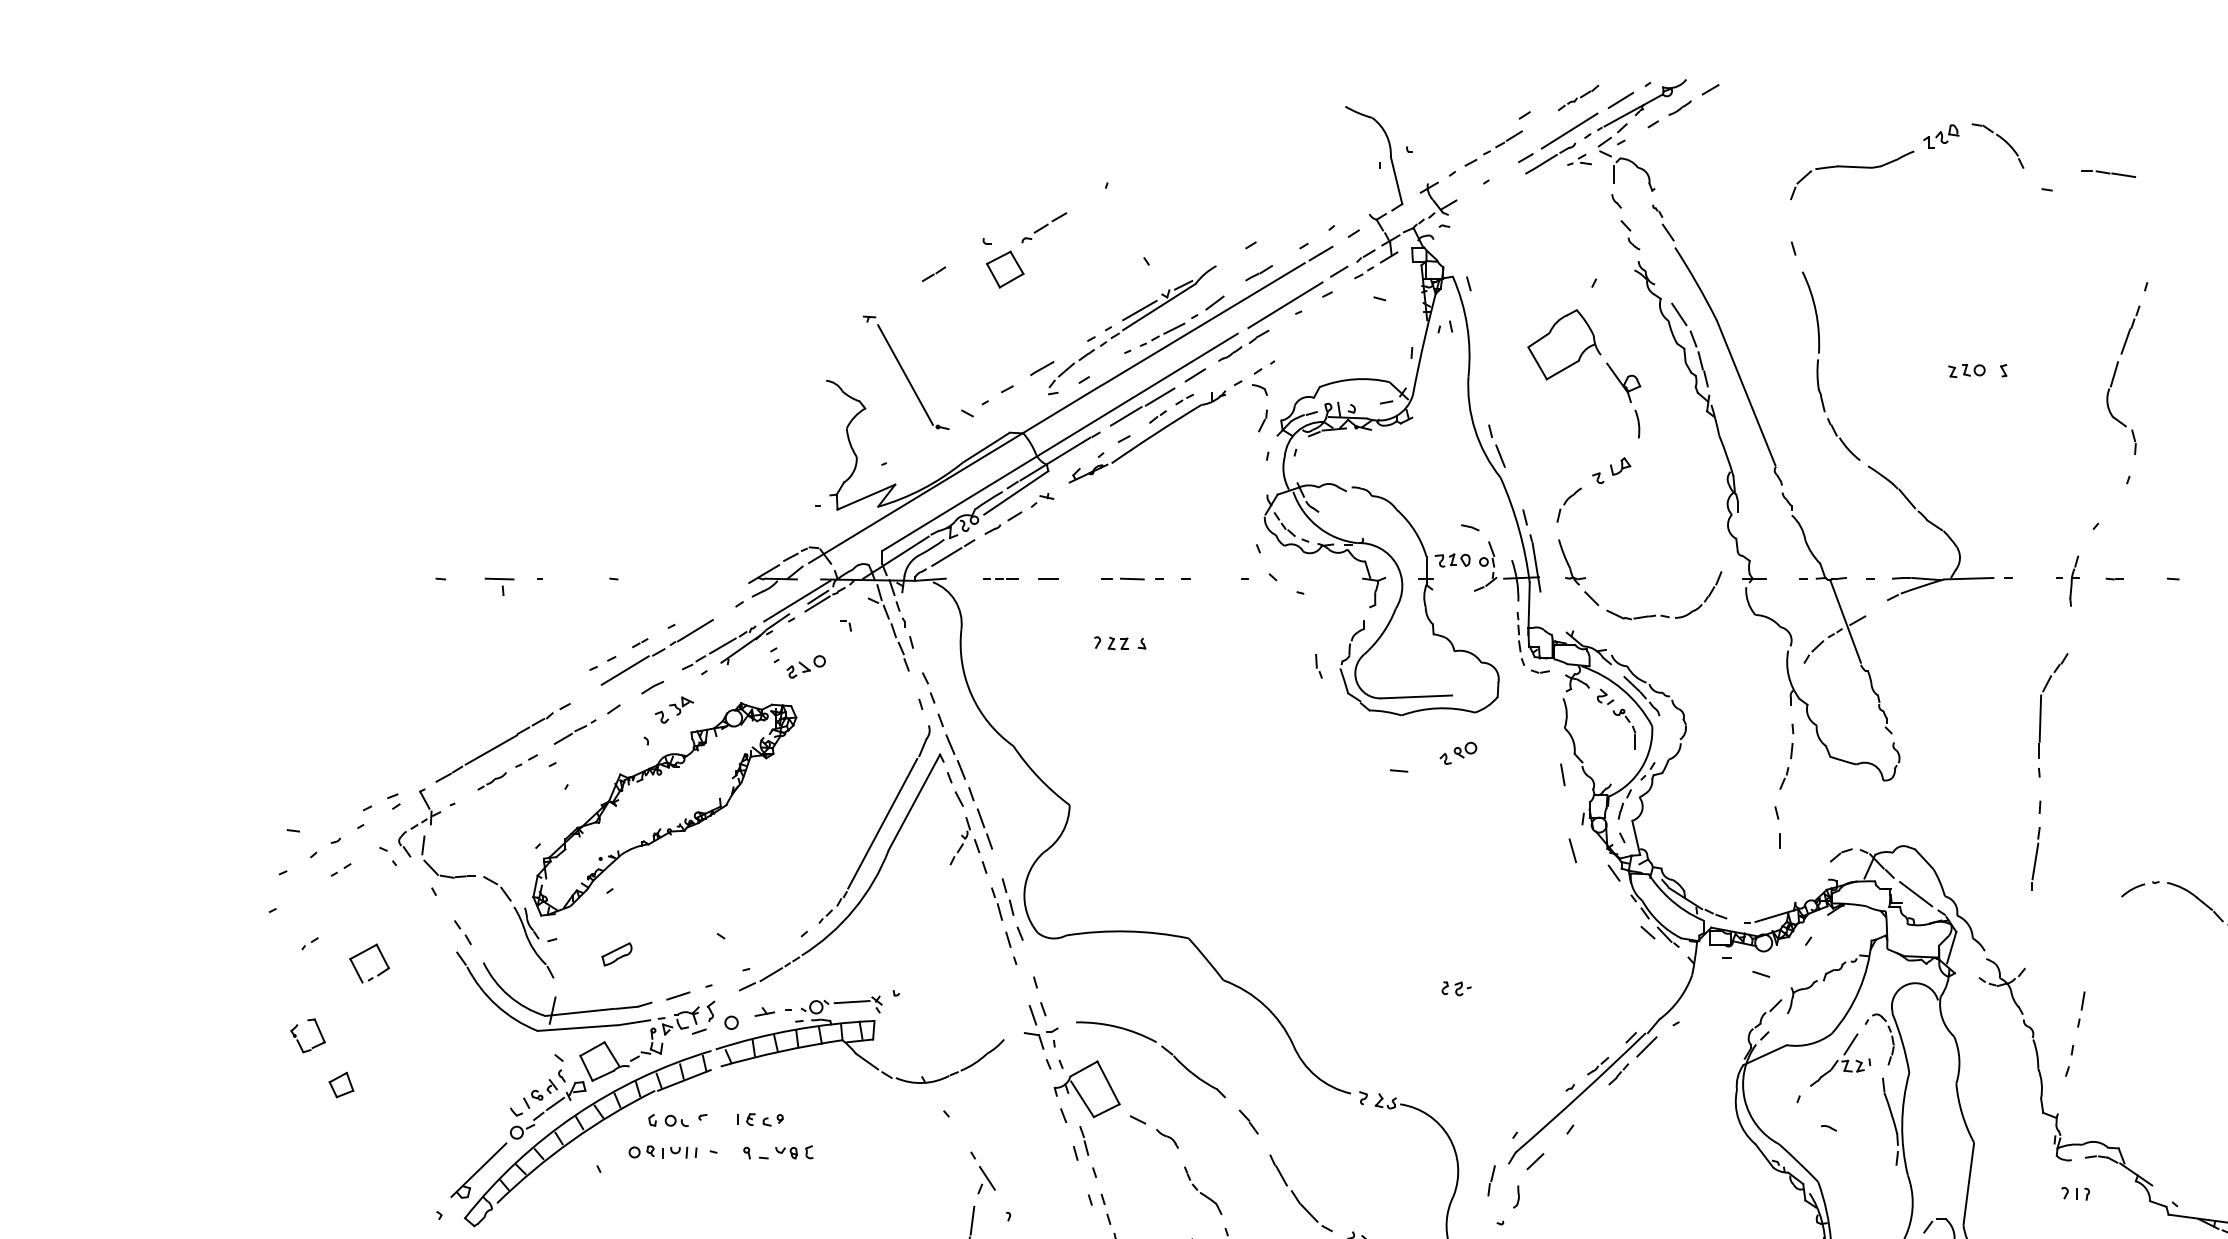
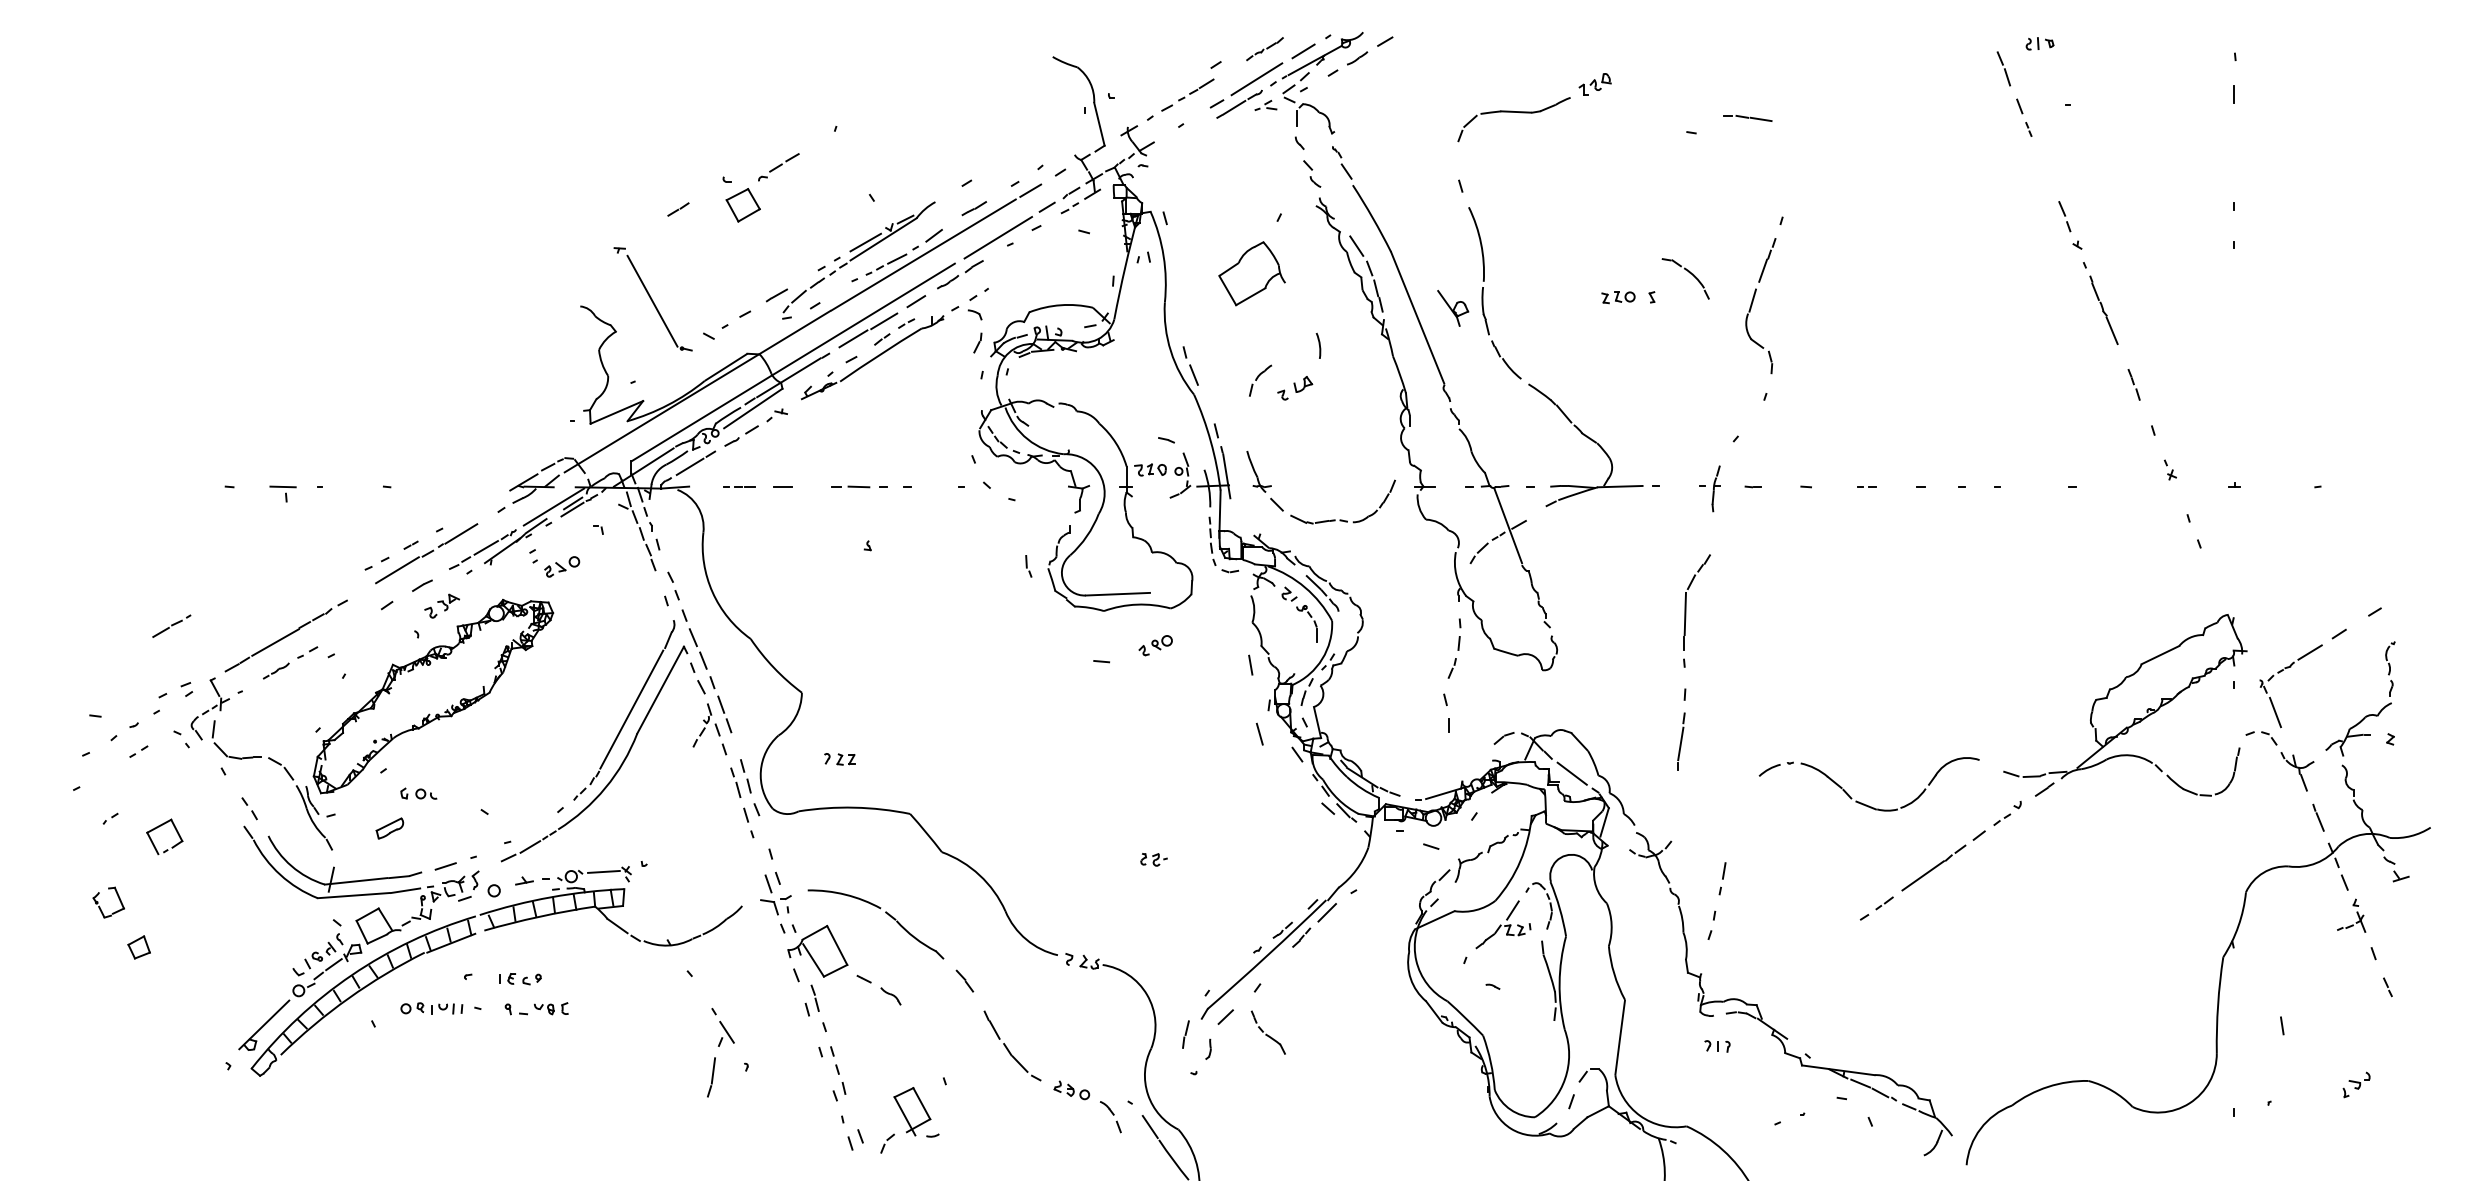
part: (2002, 140) -> (1689, 273), moved
part: (1624, 382) -> (1453, 308), moved
part: (1569, 504) -> (1260, 380), moved
part: (1110, 643) -> (839, 759), moved
part: (574, 731) -> (171, 625), moved
part: (668, 1120) -> (418, 793), moved
part: (1202, 1190) -> (1267, 1032), moved

